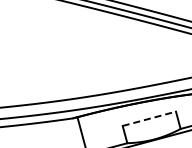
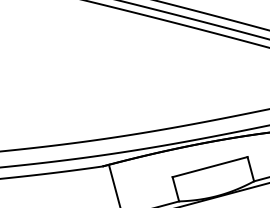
line: (149, 118) -> (210, 166), dashed -> solid

